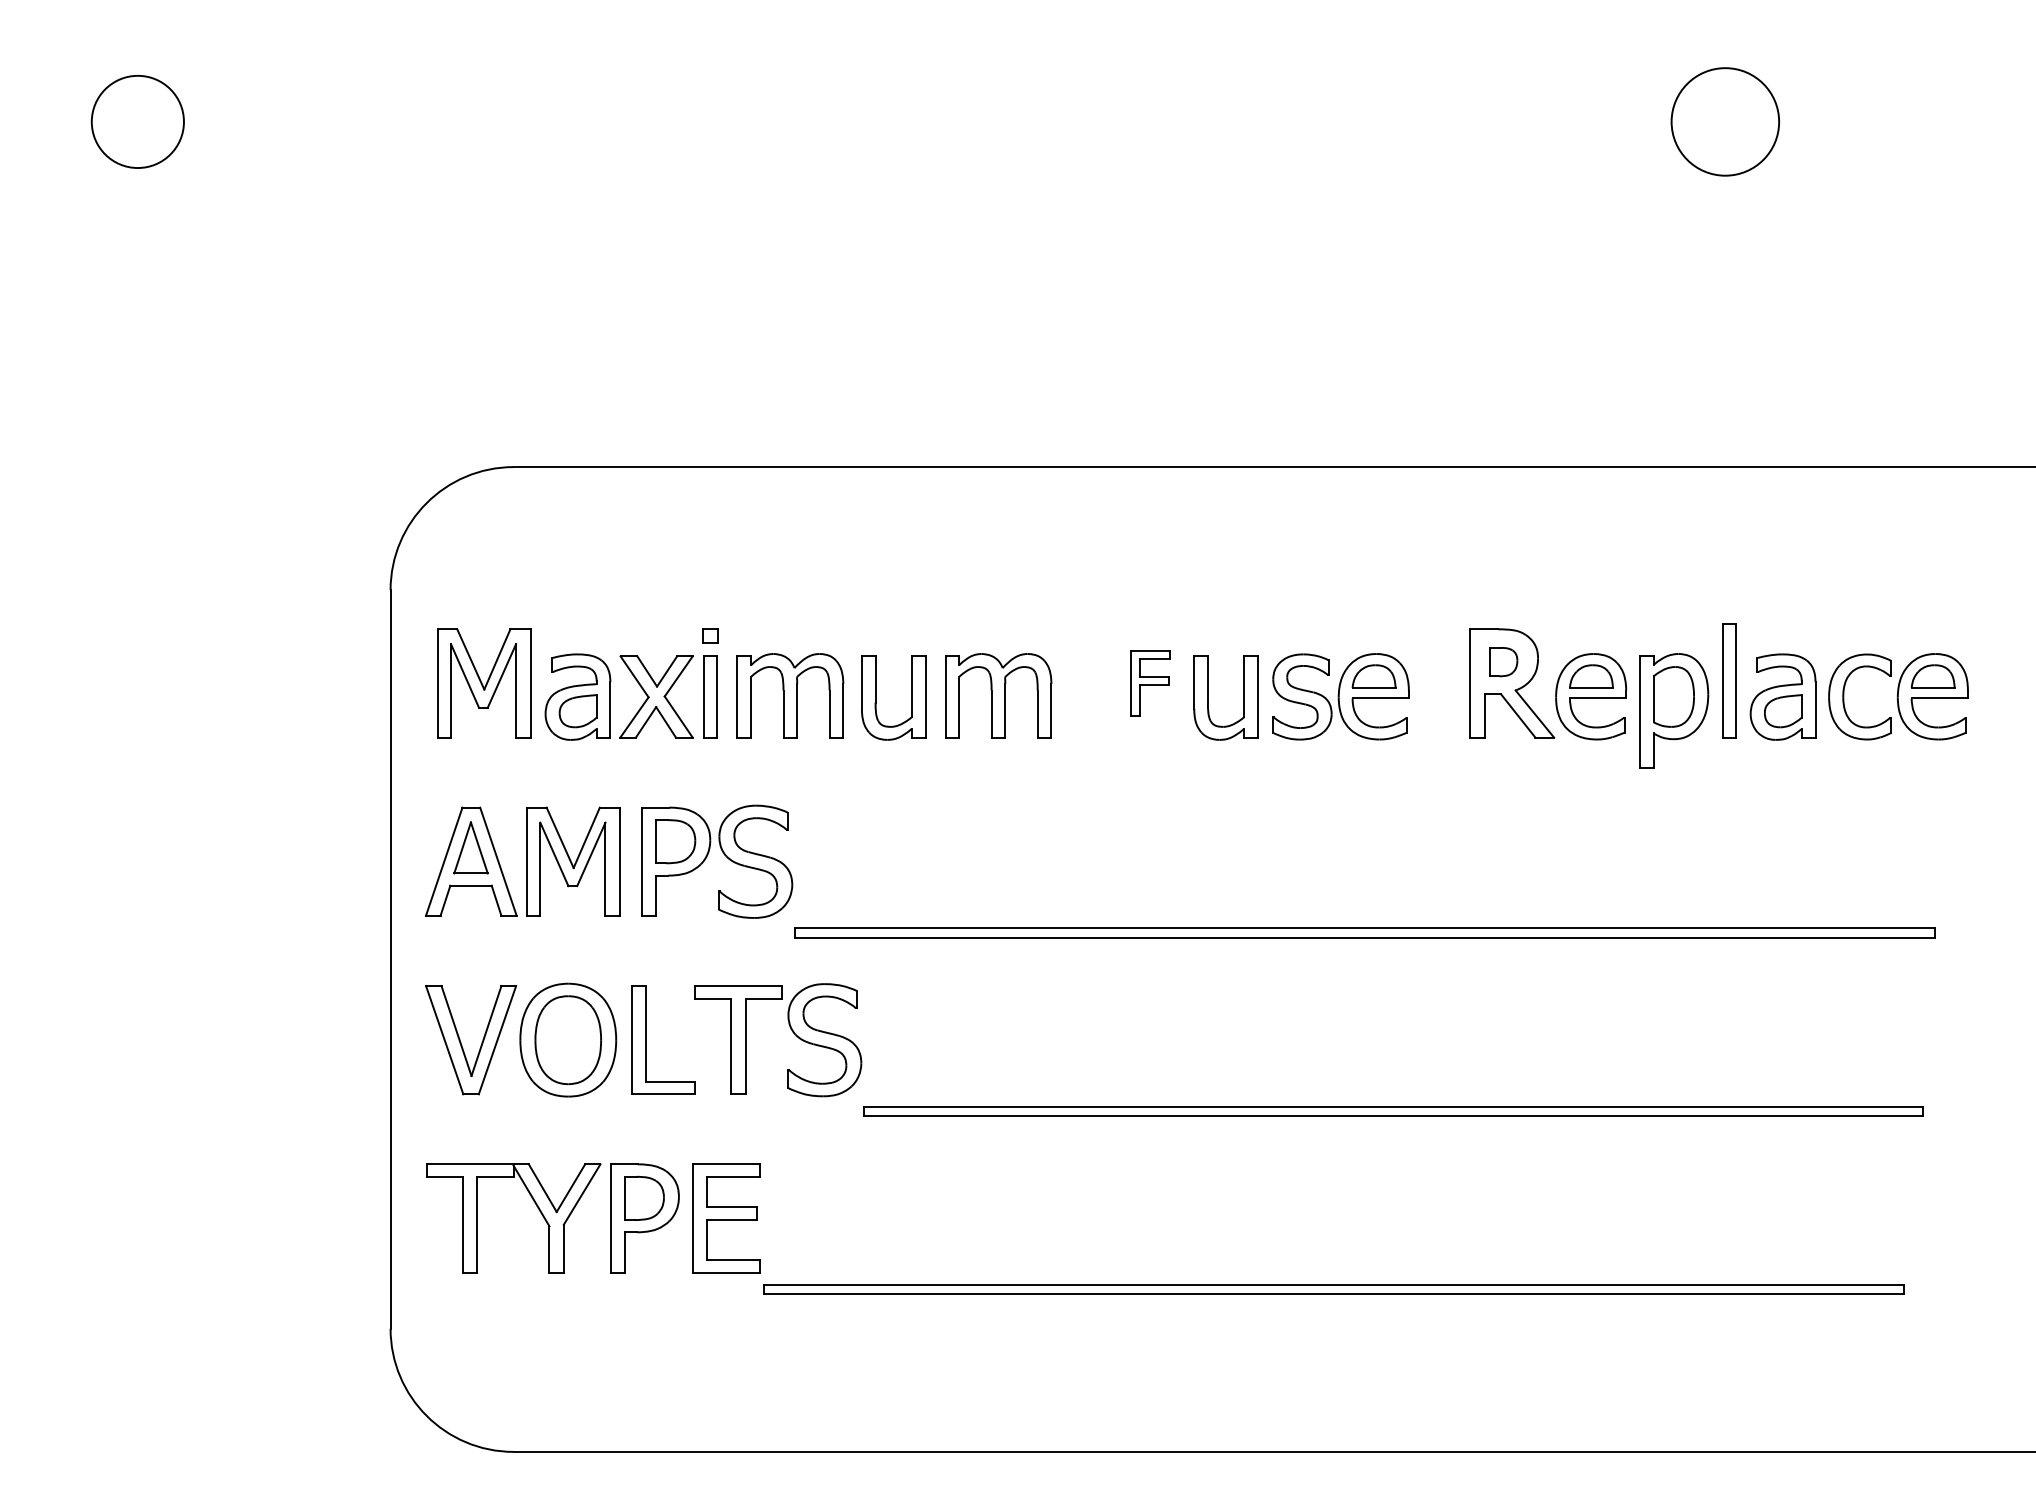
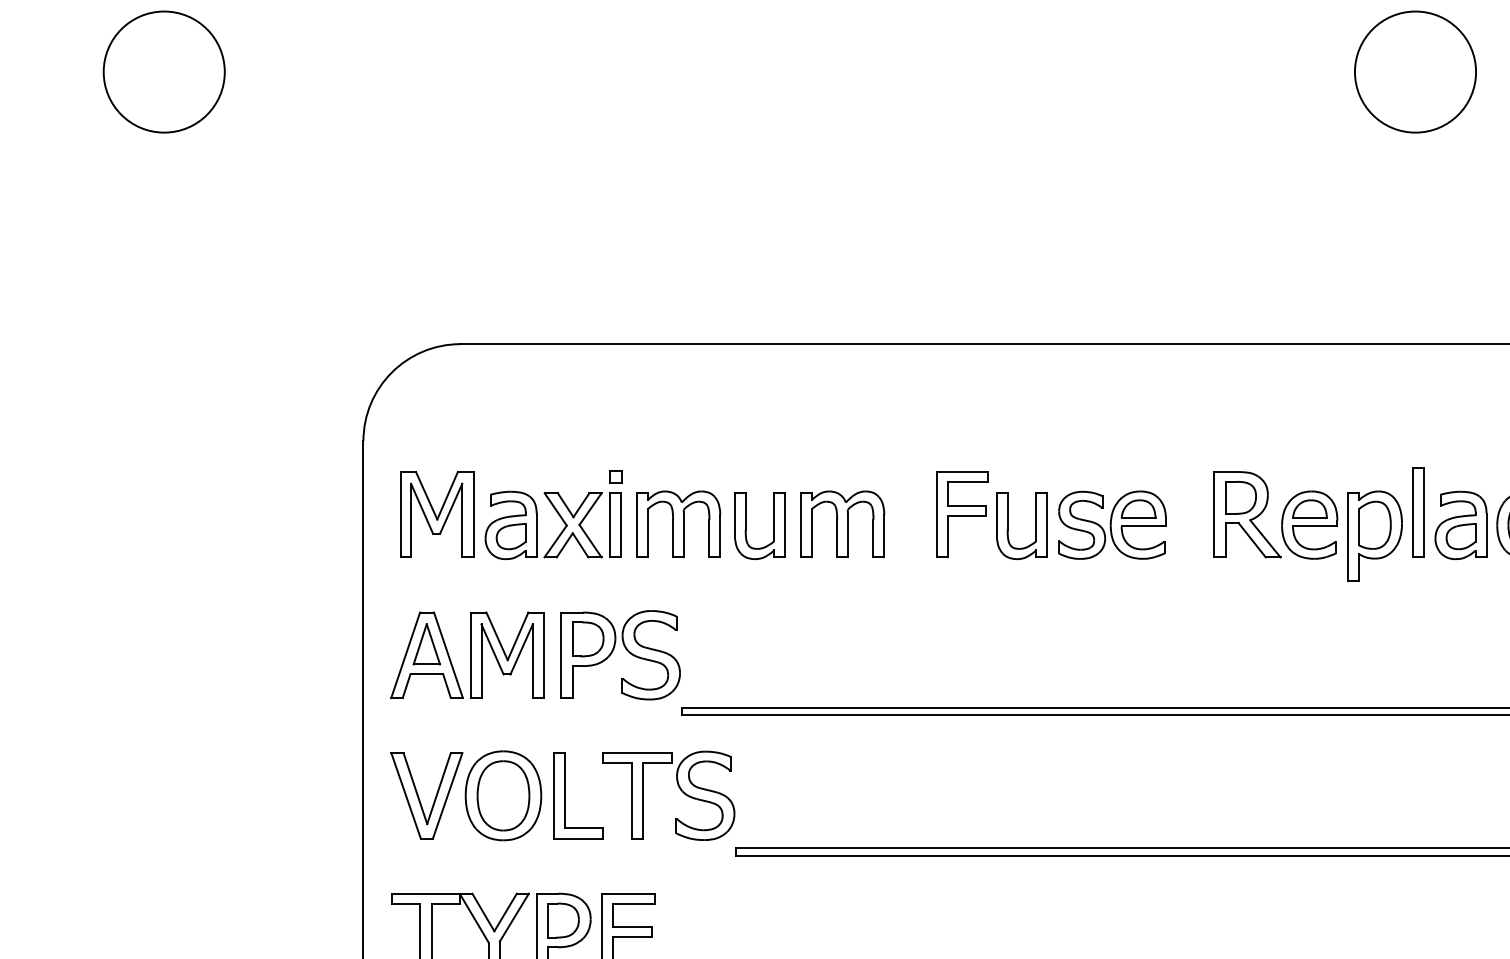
circle: (137, 121) -> (163, 71), size x1.67
circle: (1725, 121) -> (1415, 71), size x1.43
part: (1503, 661) -> (1240, 497), size x1.43
part: (1150, 683) -> (962, 514), size x1.67

